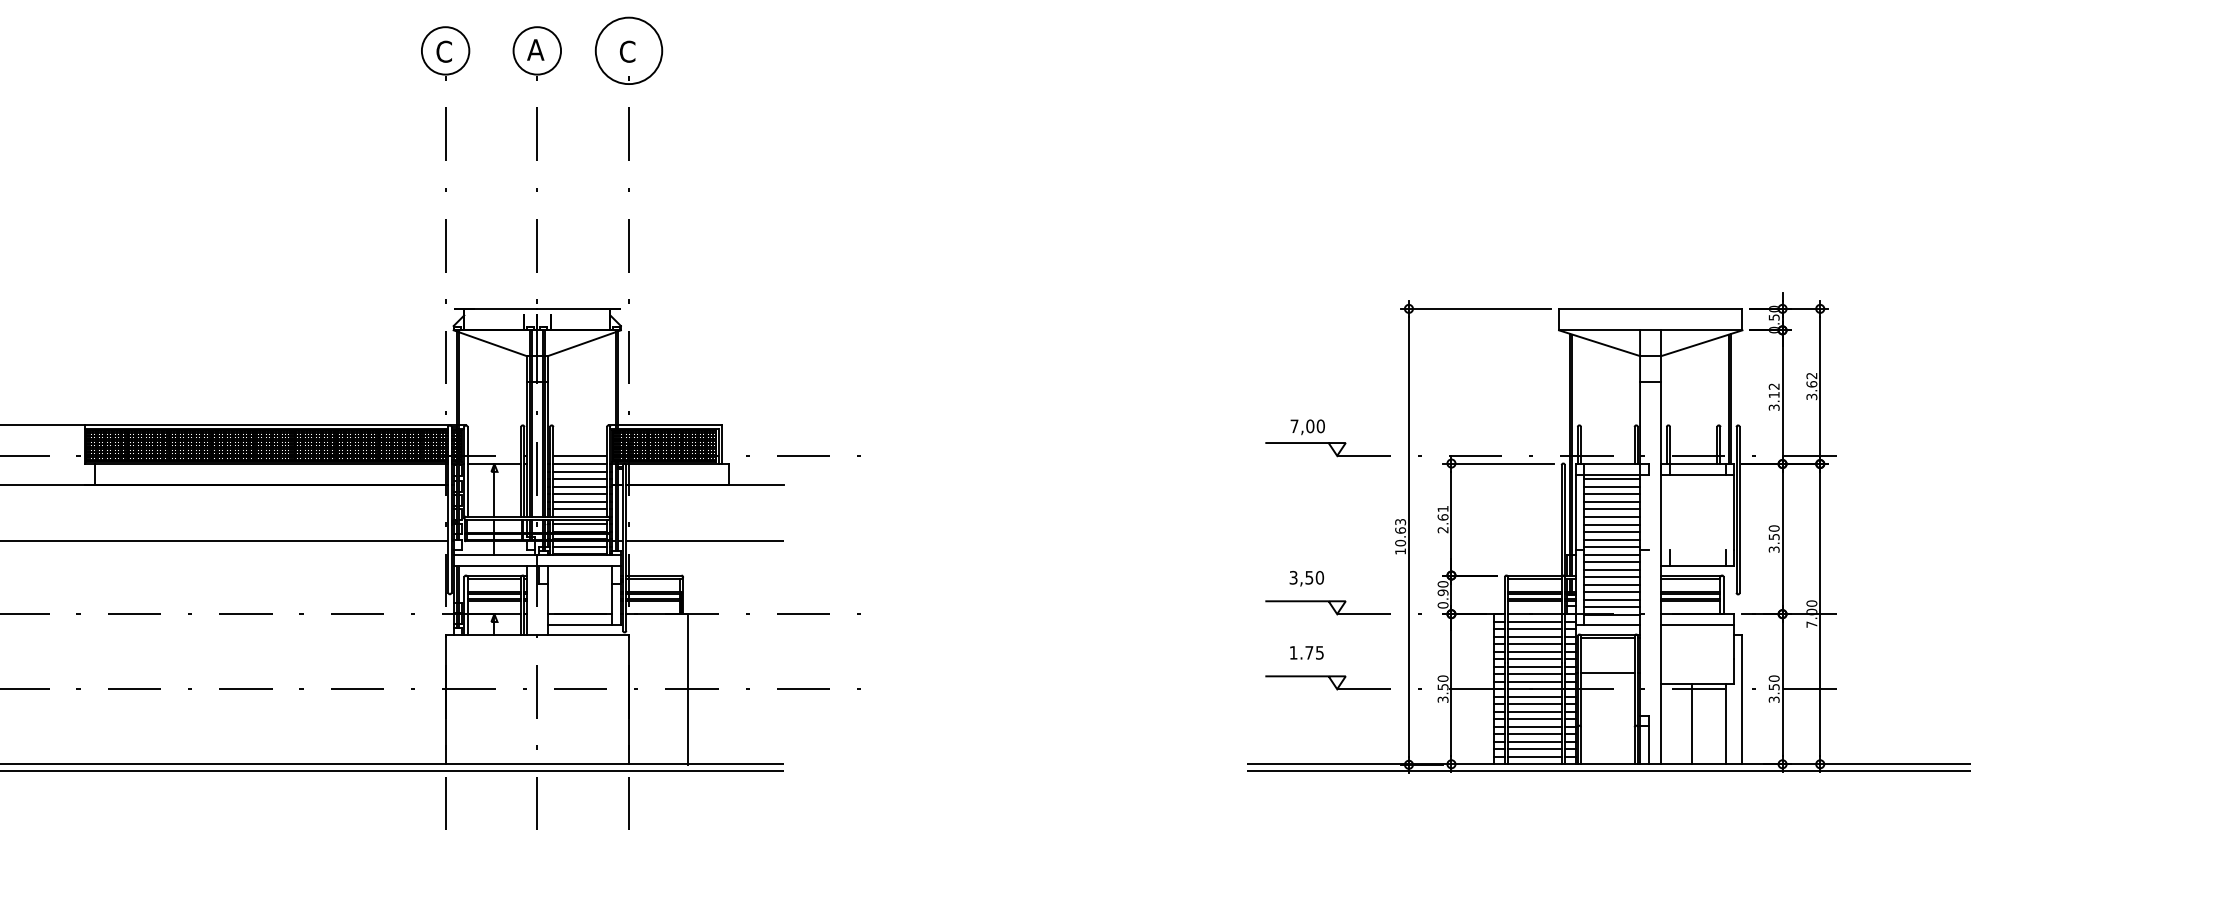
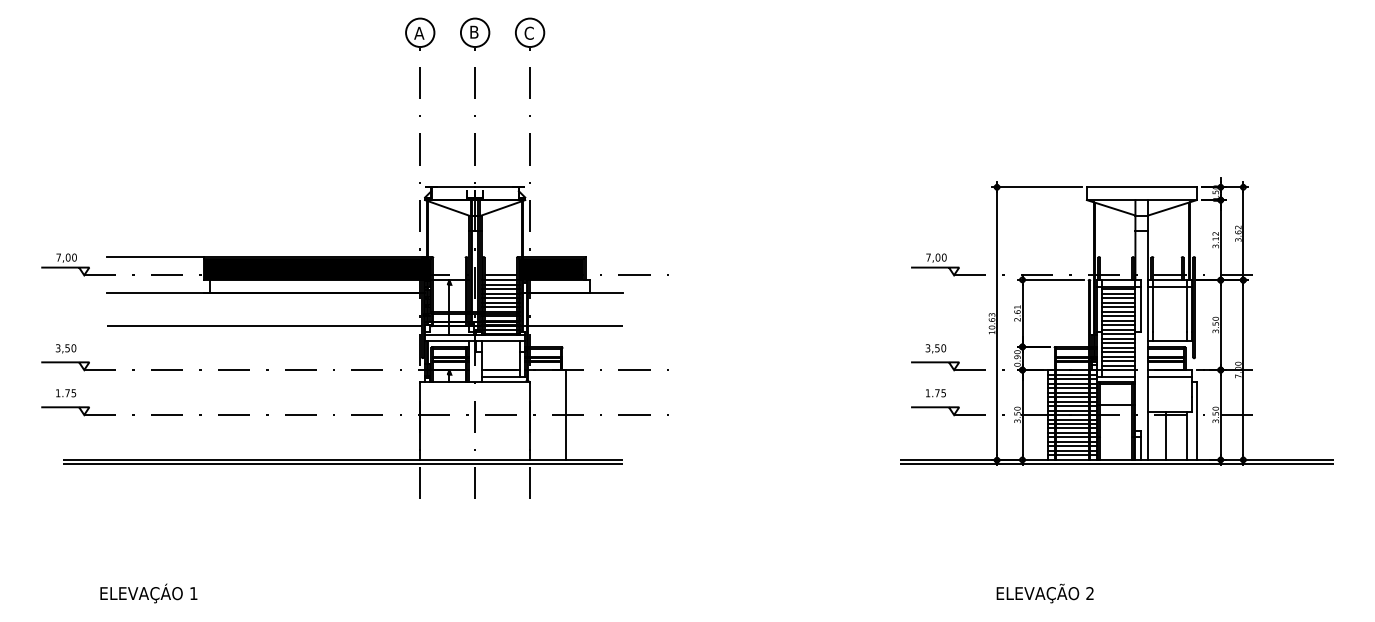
text: (536, 48) -> (474, 31), A -> B
text: (444, 50) -> (419, 32), C -> A
circle: (628, 50) -> (529, 32), size x0.71
line: (1648, 511) -> (1140, 308), added
line: (1670, 511) -> (1153, 308), added
line: (1725, 511) -> (1186, 308), added

